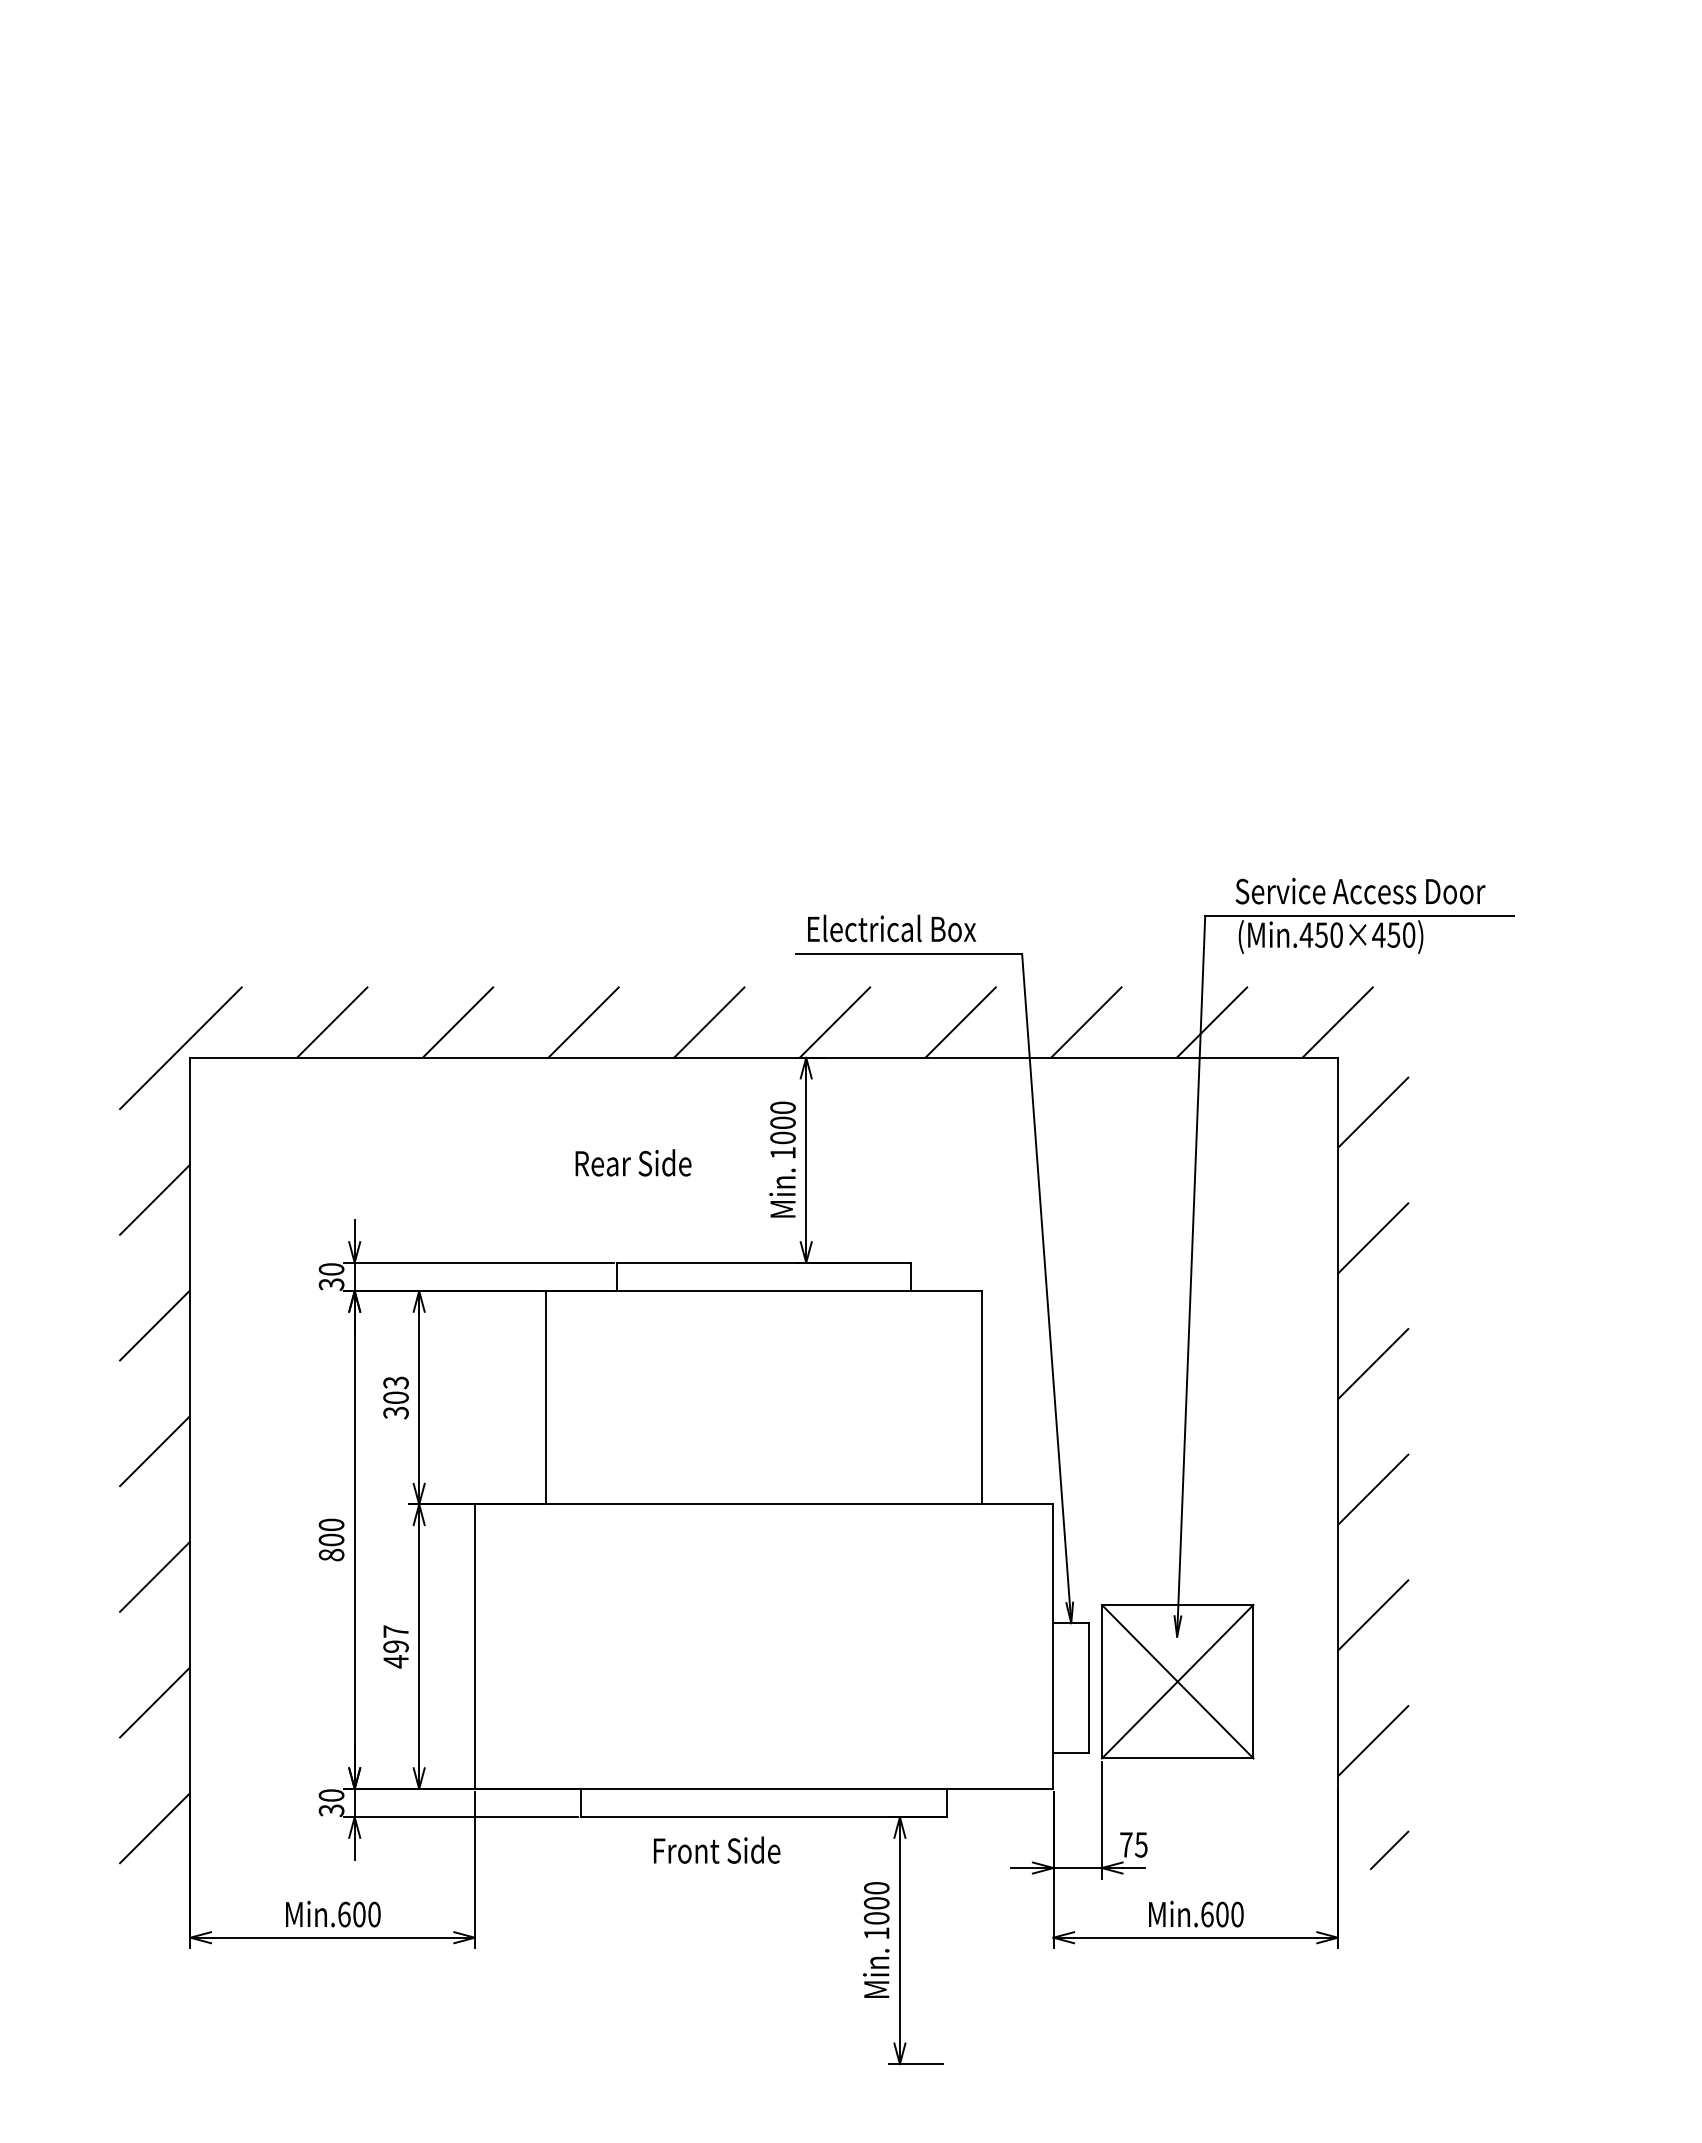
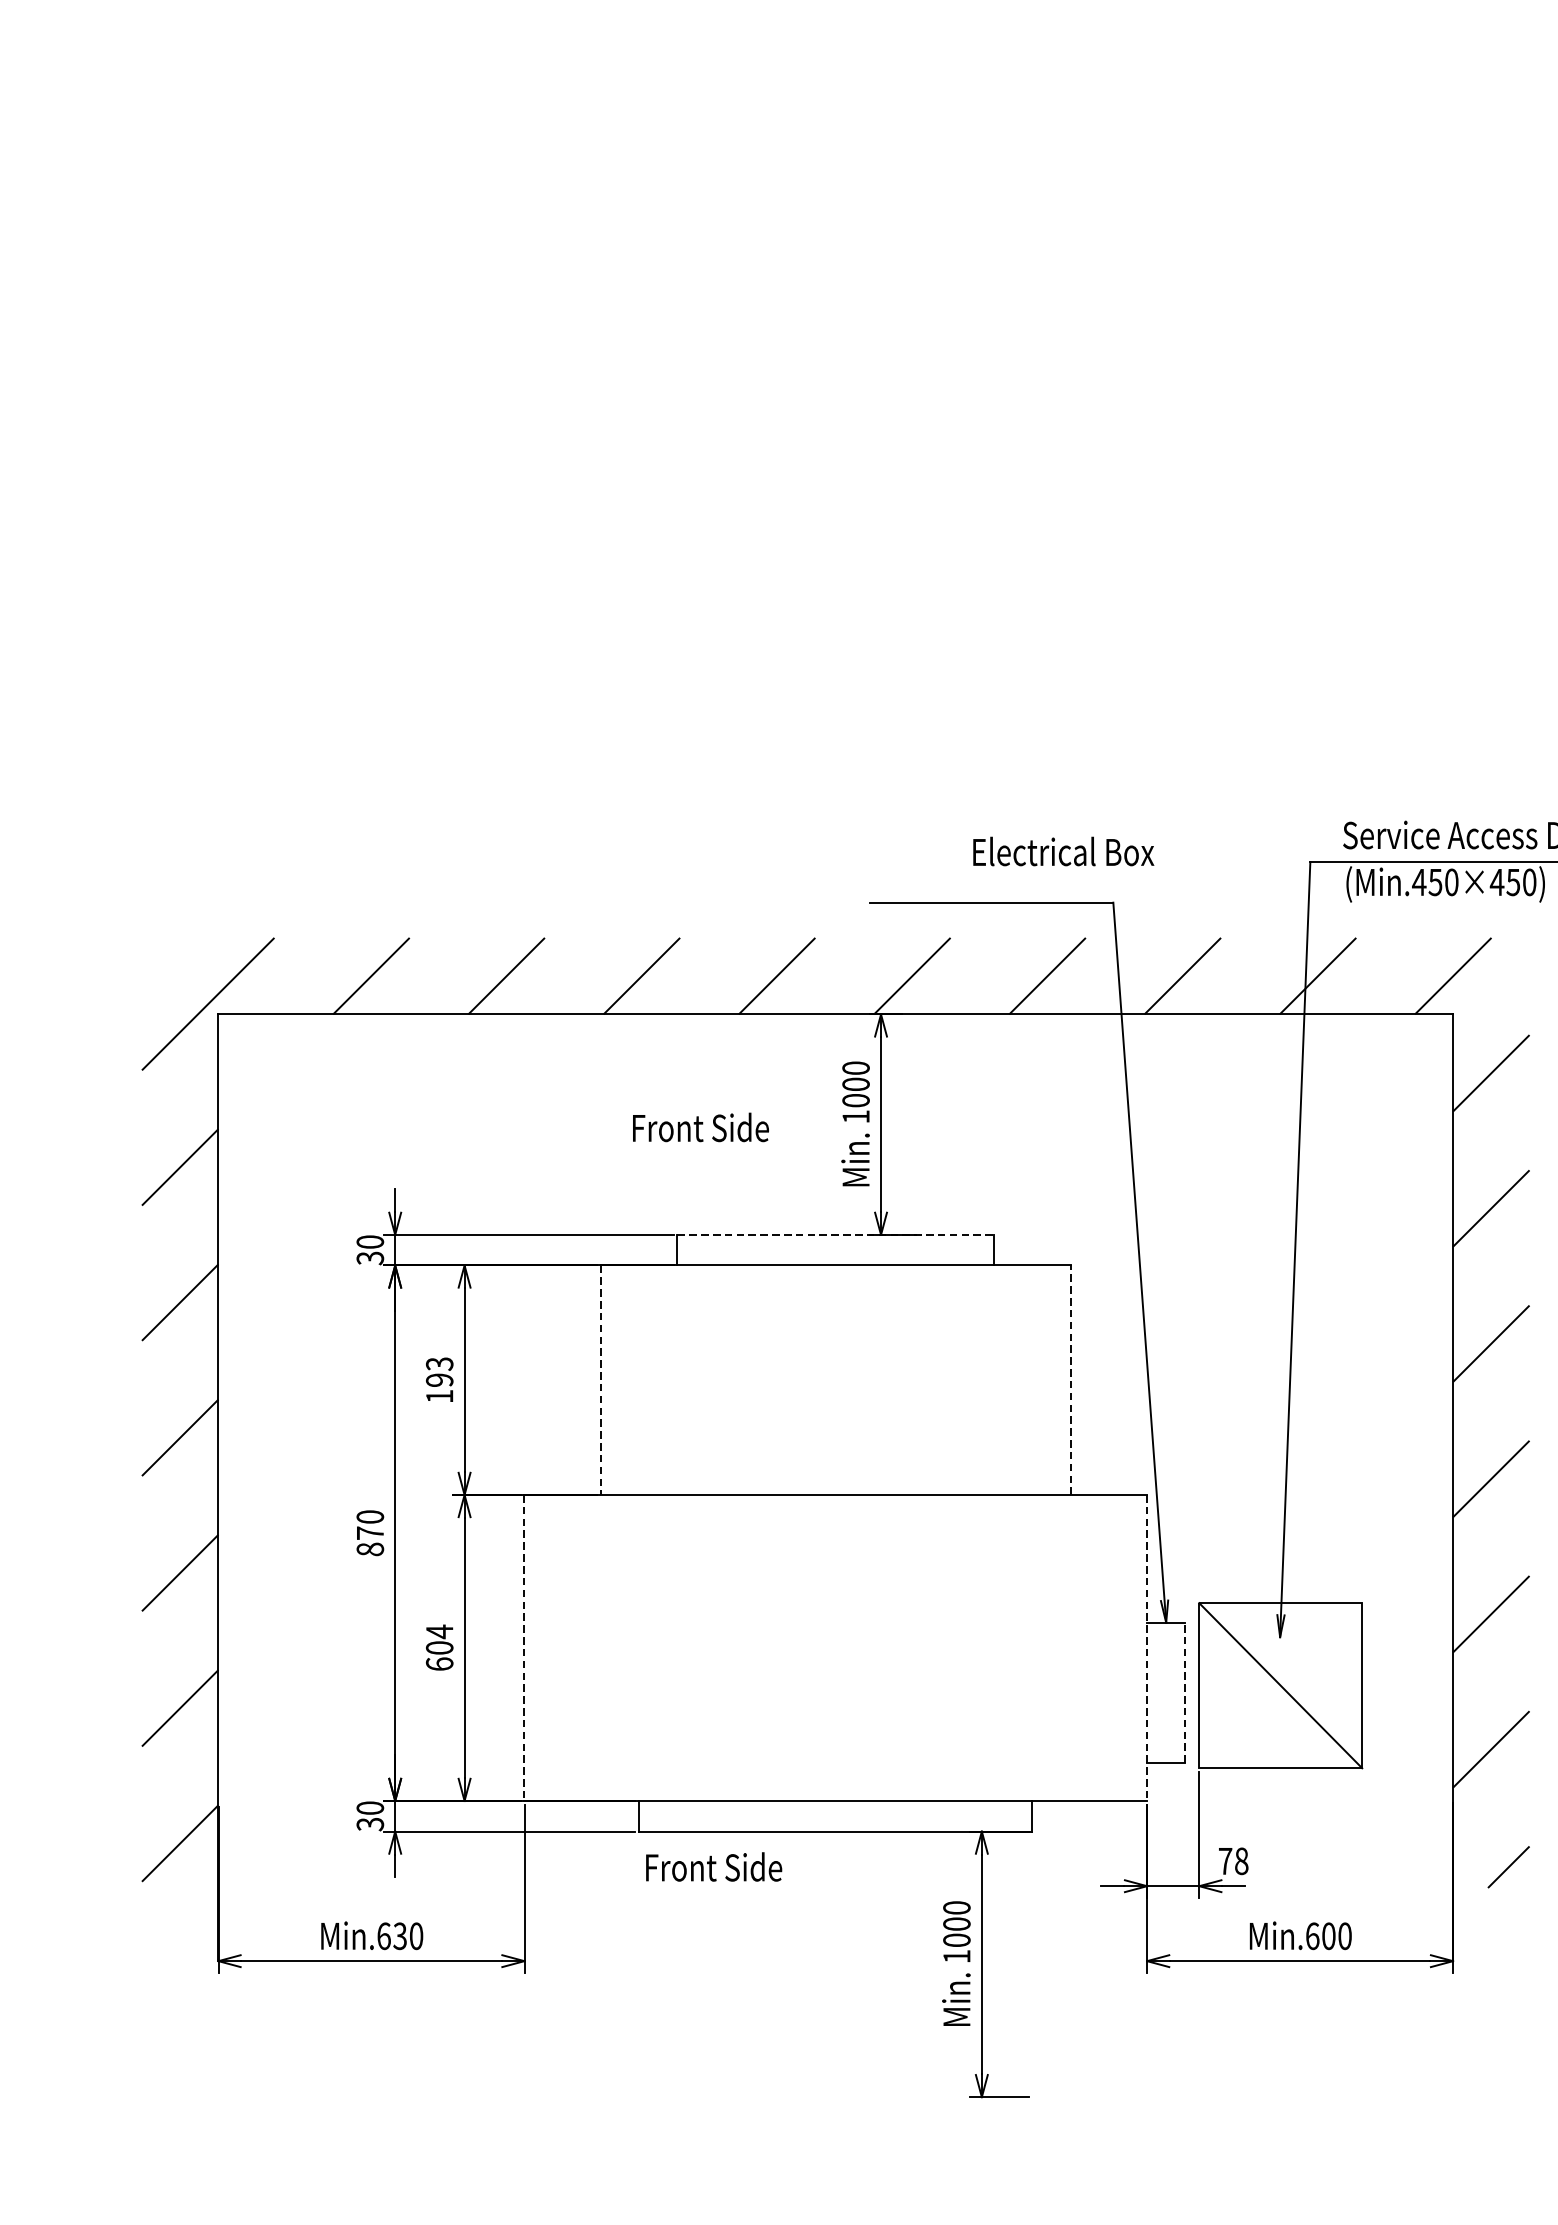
text: (892, 928) -> (1064, 851), moved
text: (640, 1162) -> (702, 1127), Rear Side -> Front Side
line: (764, 1262) -> (836, 1234), solid -> dashed
line: (545, 1397) -> (600, 1379), solid -> dashed
line: (982, 1397) -> (1070, 1379), solid -> dashed
text: (395, 1405) -> (439, 1388), 303 -> 193
text: (331, 1539) -> (370, 1532), 800 -> 870
text: (395, 1646) -> (439, 1647), 497 -> 604
line: (474, 1647) -> (524, 1648), solid -> dashed
line: (1053, 1647) -> (1147, 1648), solid -> dashed
line: (1177, 1681) -> (1280, 1685), removed
line: (1089, 1687) -> (1185, 1691), solid -> dashed
text: (1140, 1844) -> (1240, 1860), 75 -> 78
text: (717, 1849) -> (714, 1866), moved
text: (359, 1914) -> (400, 1936), Min.600 -> Min.630

